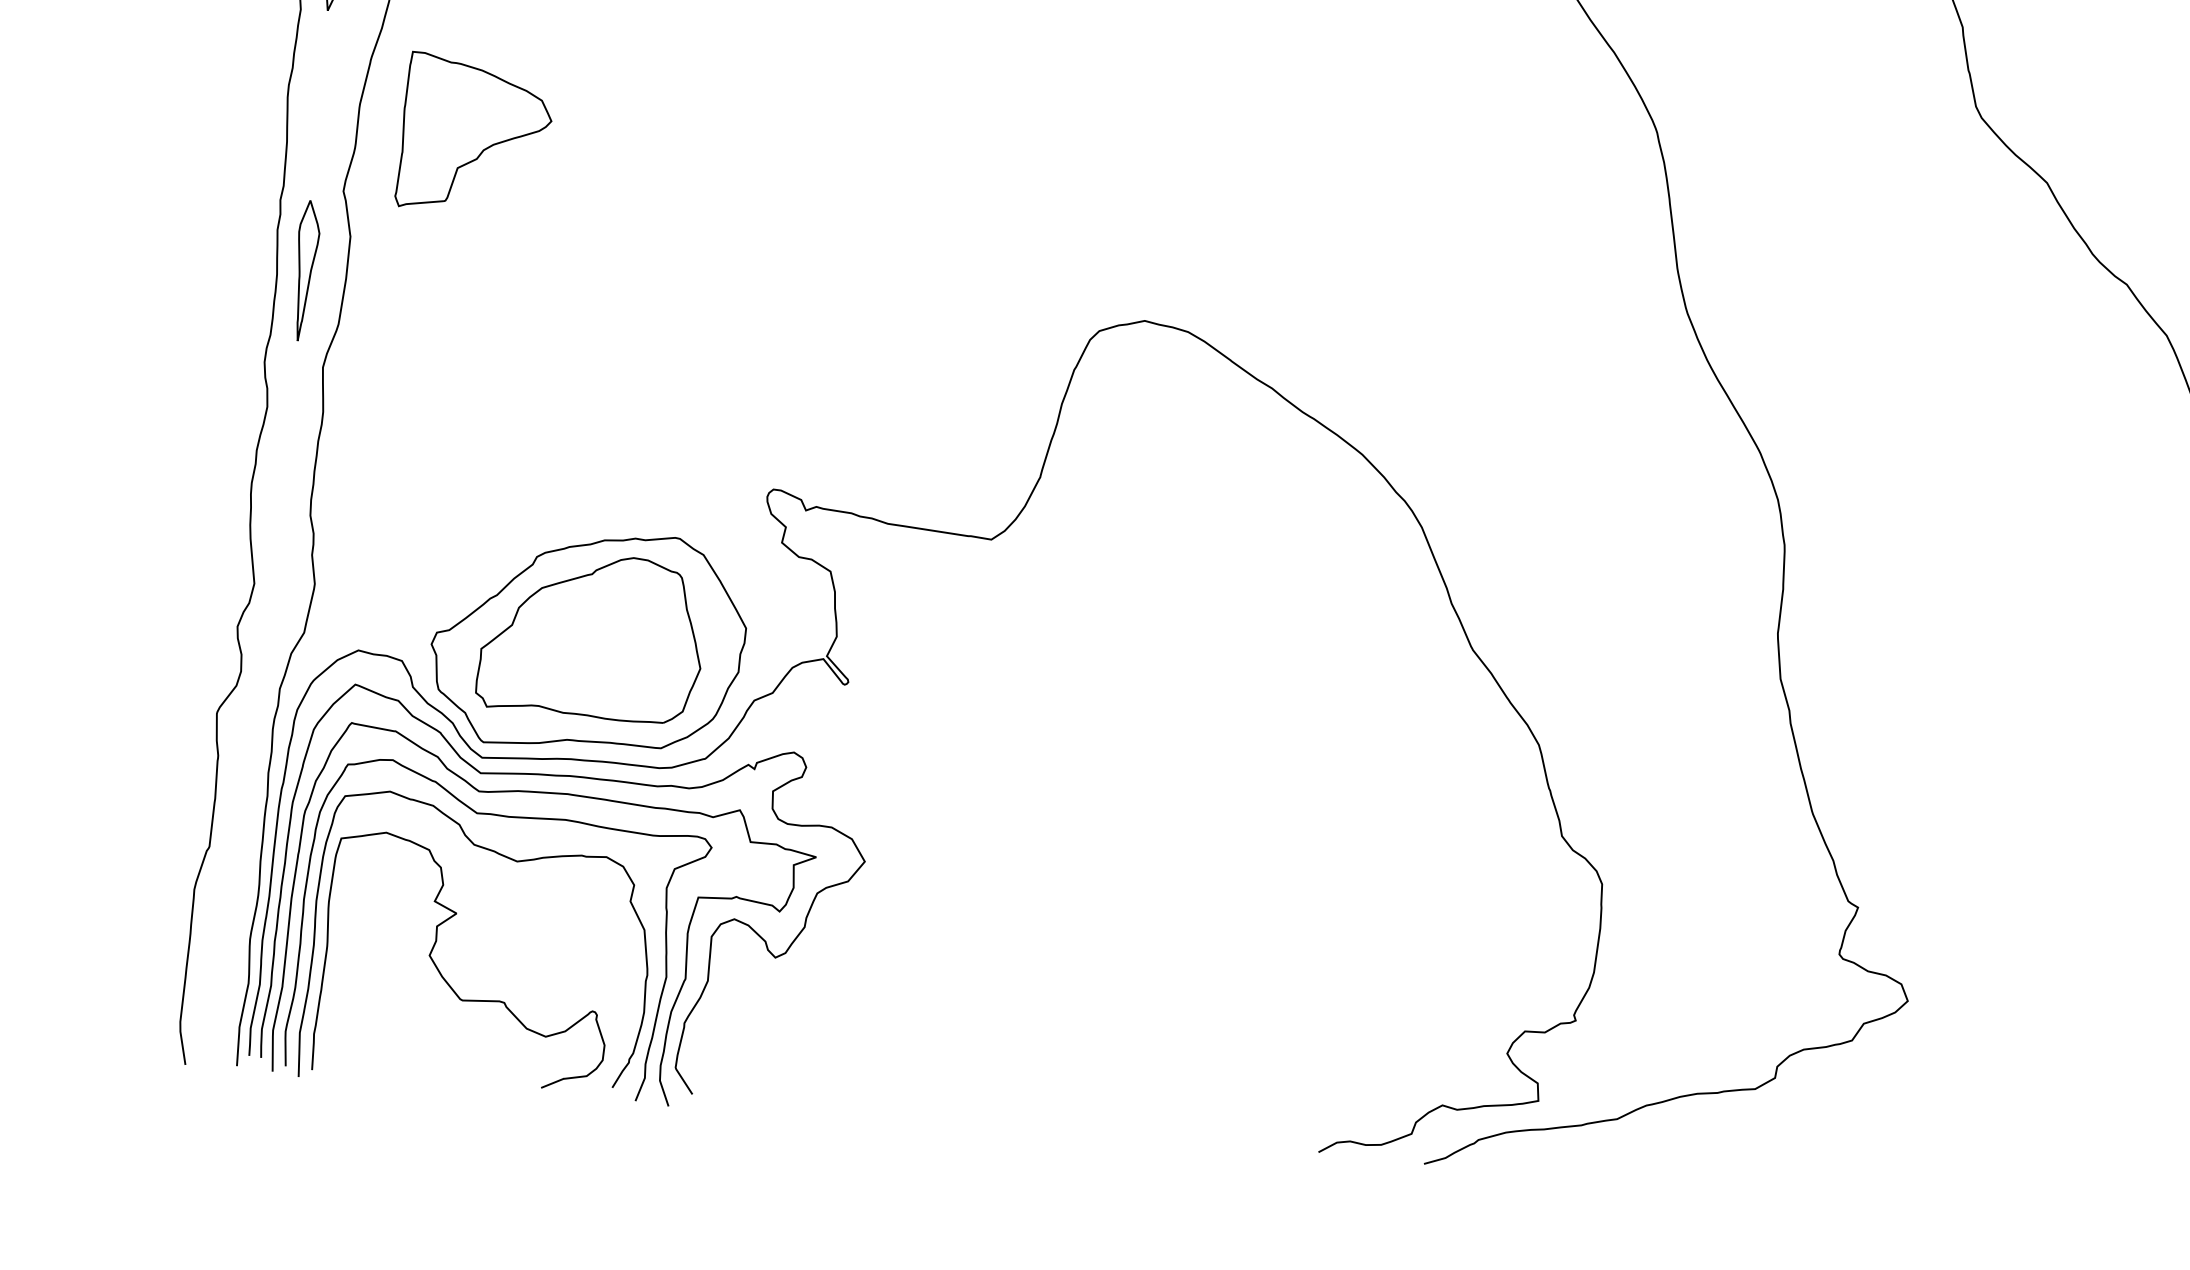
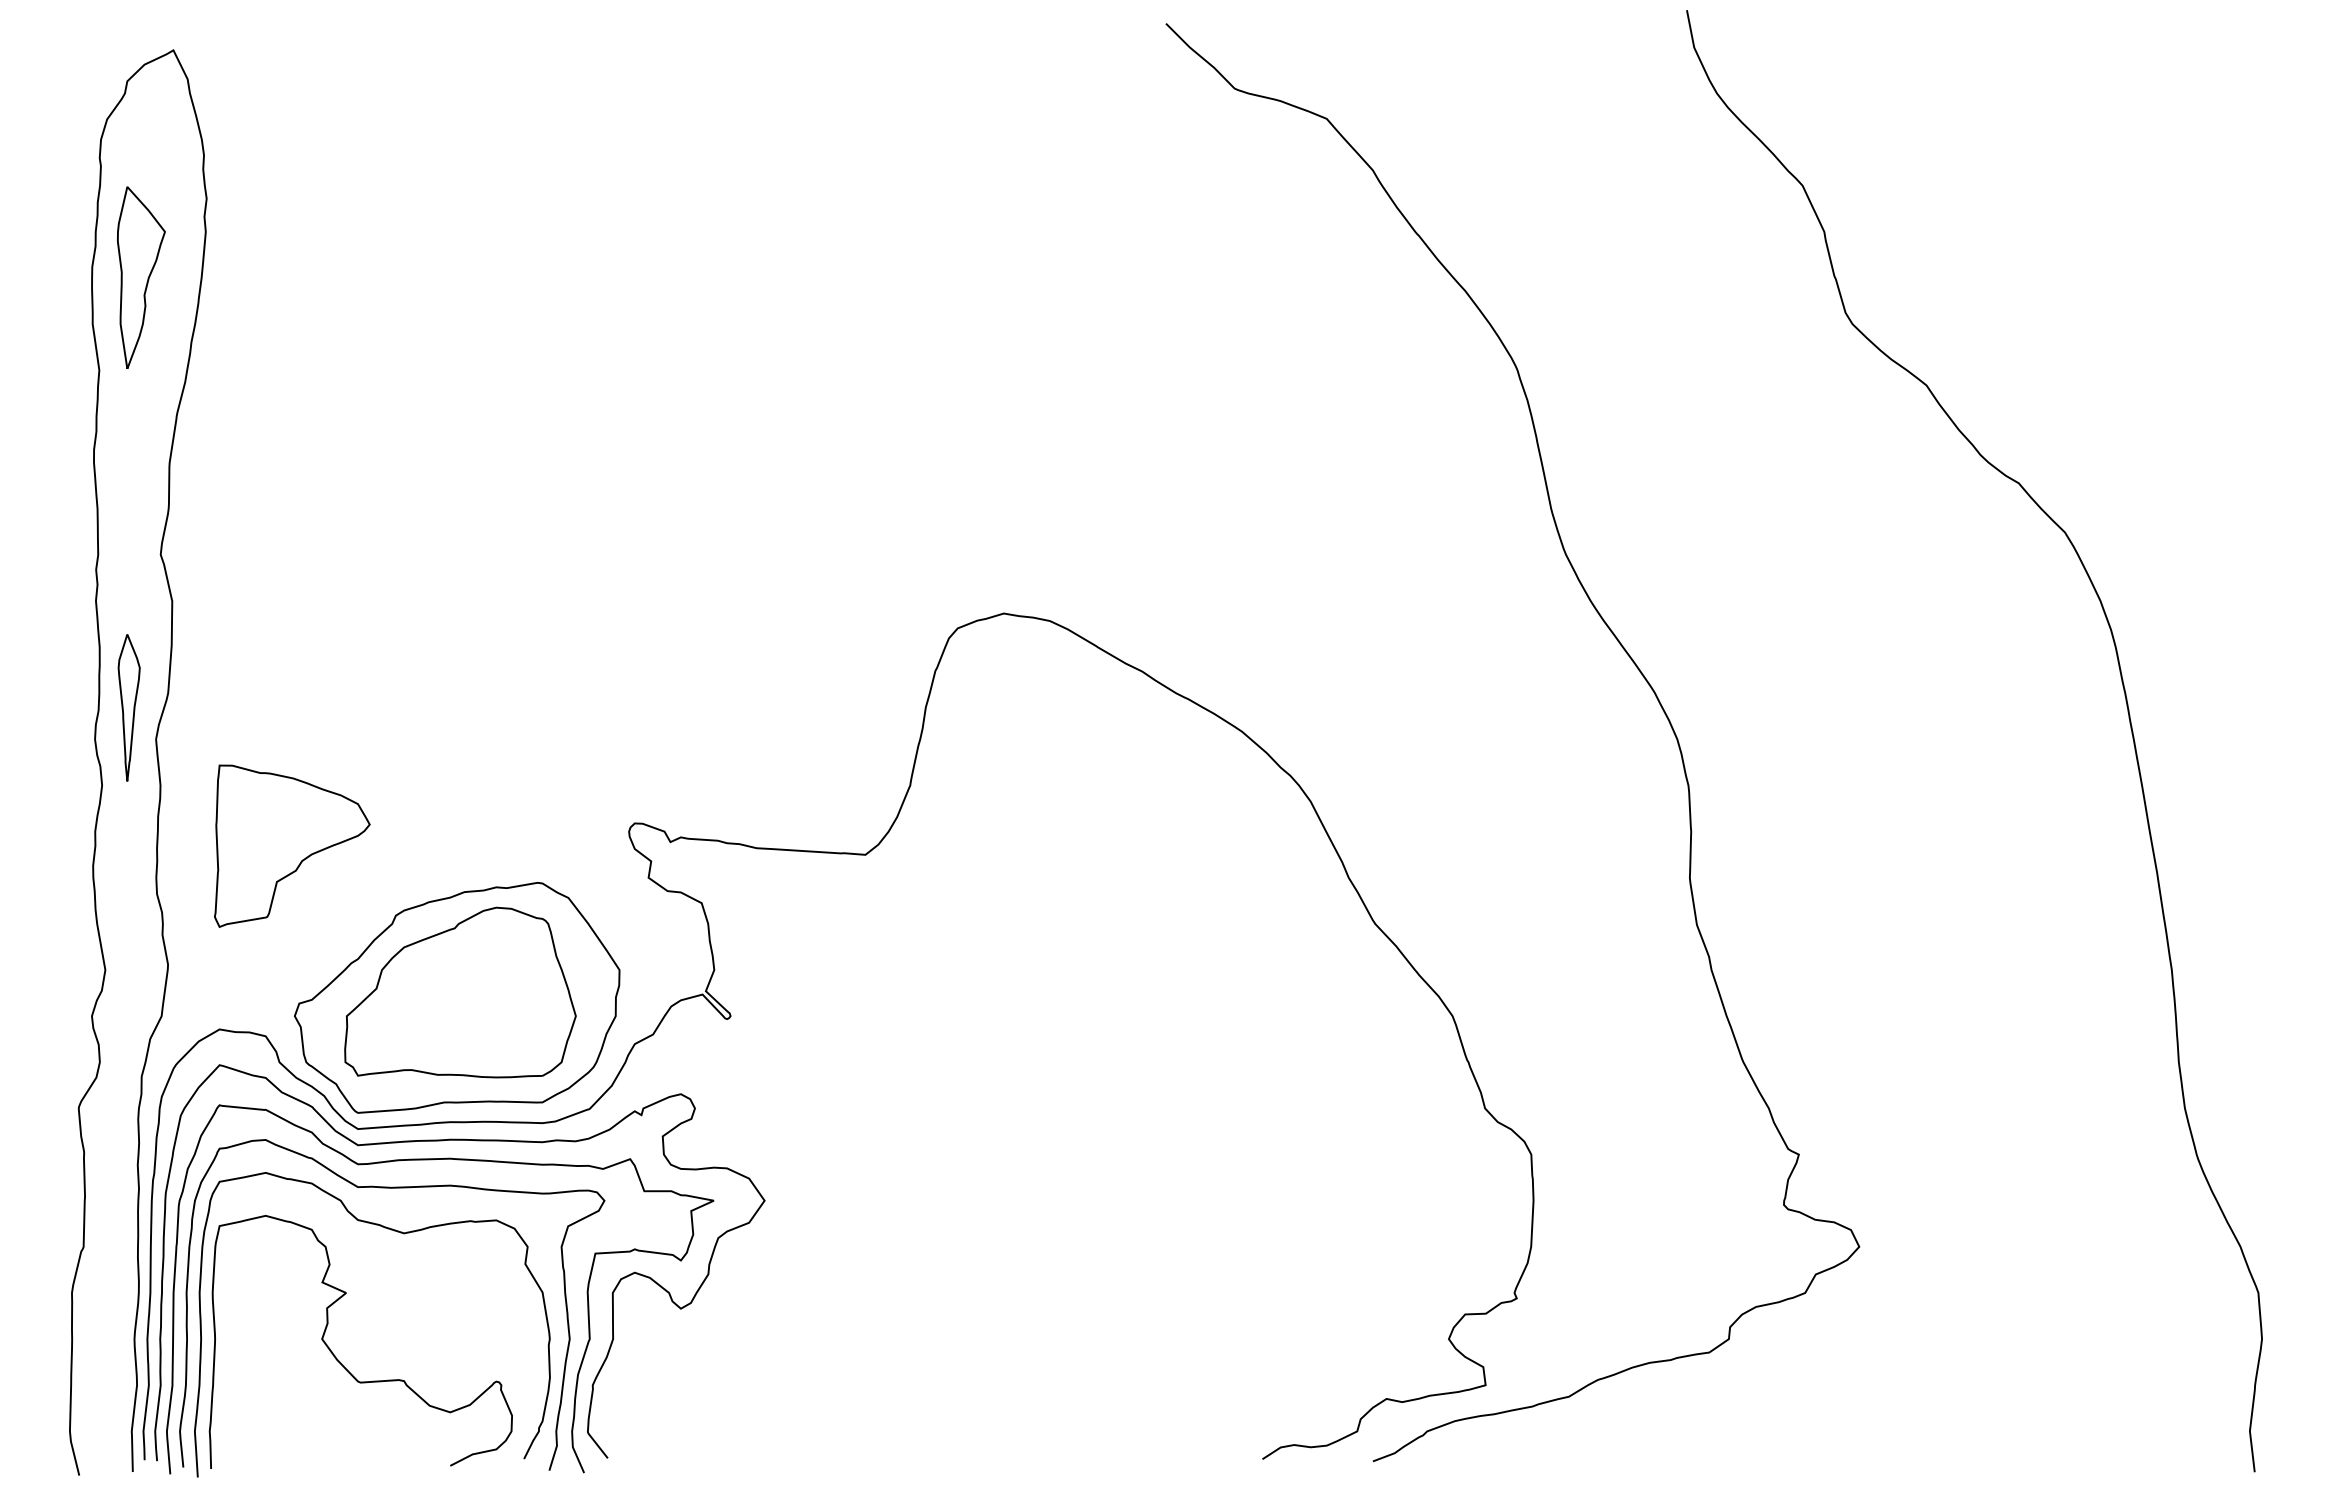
part: (475, 134) -> (292, 845), moved
part: (305, 270) -> (128, 707), moved

